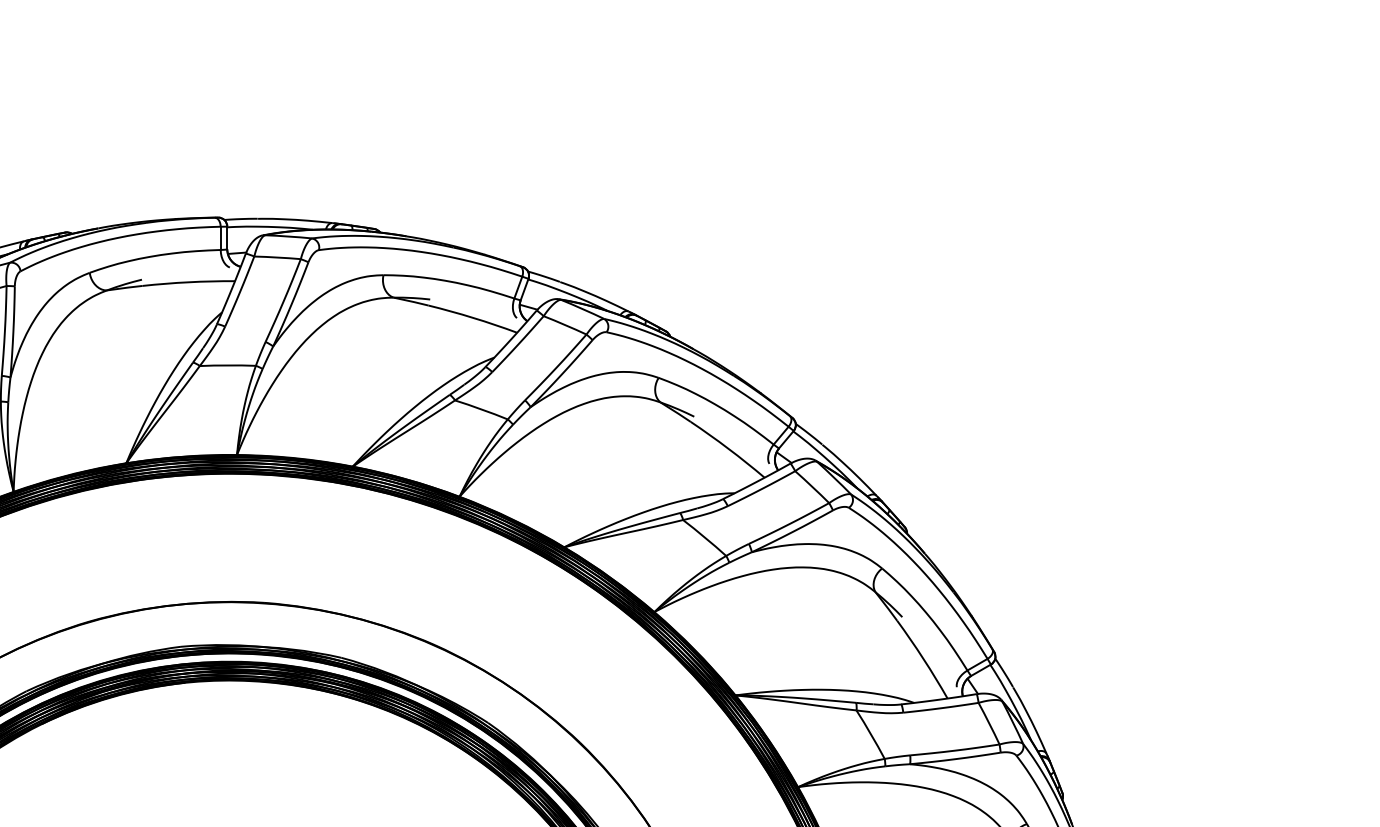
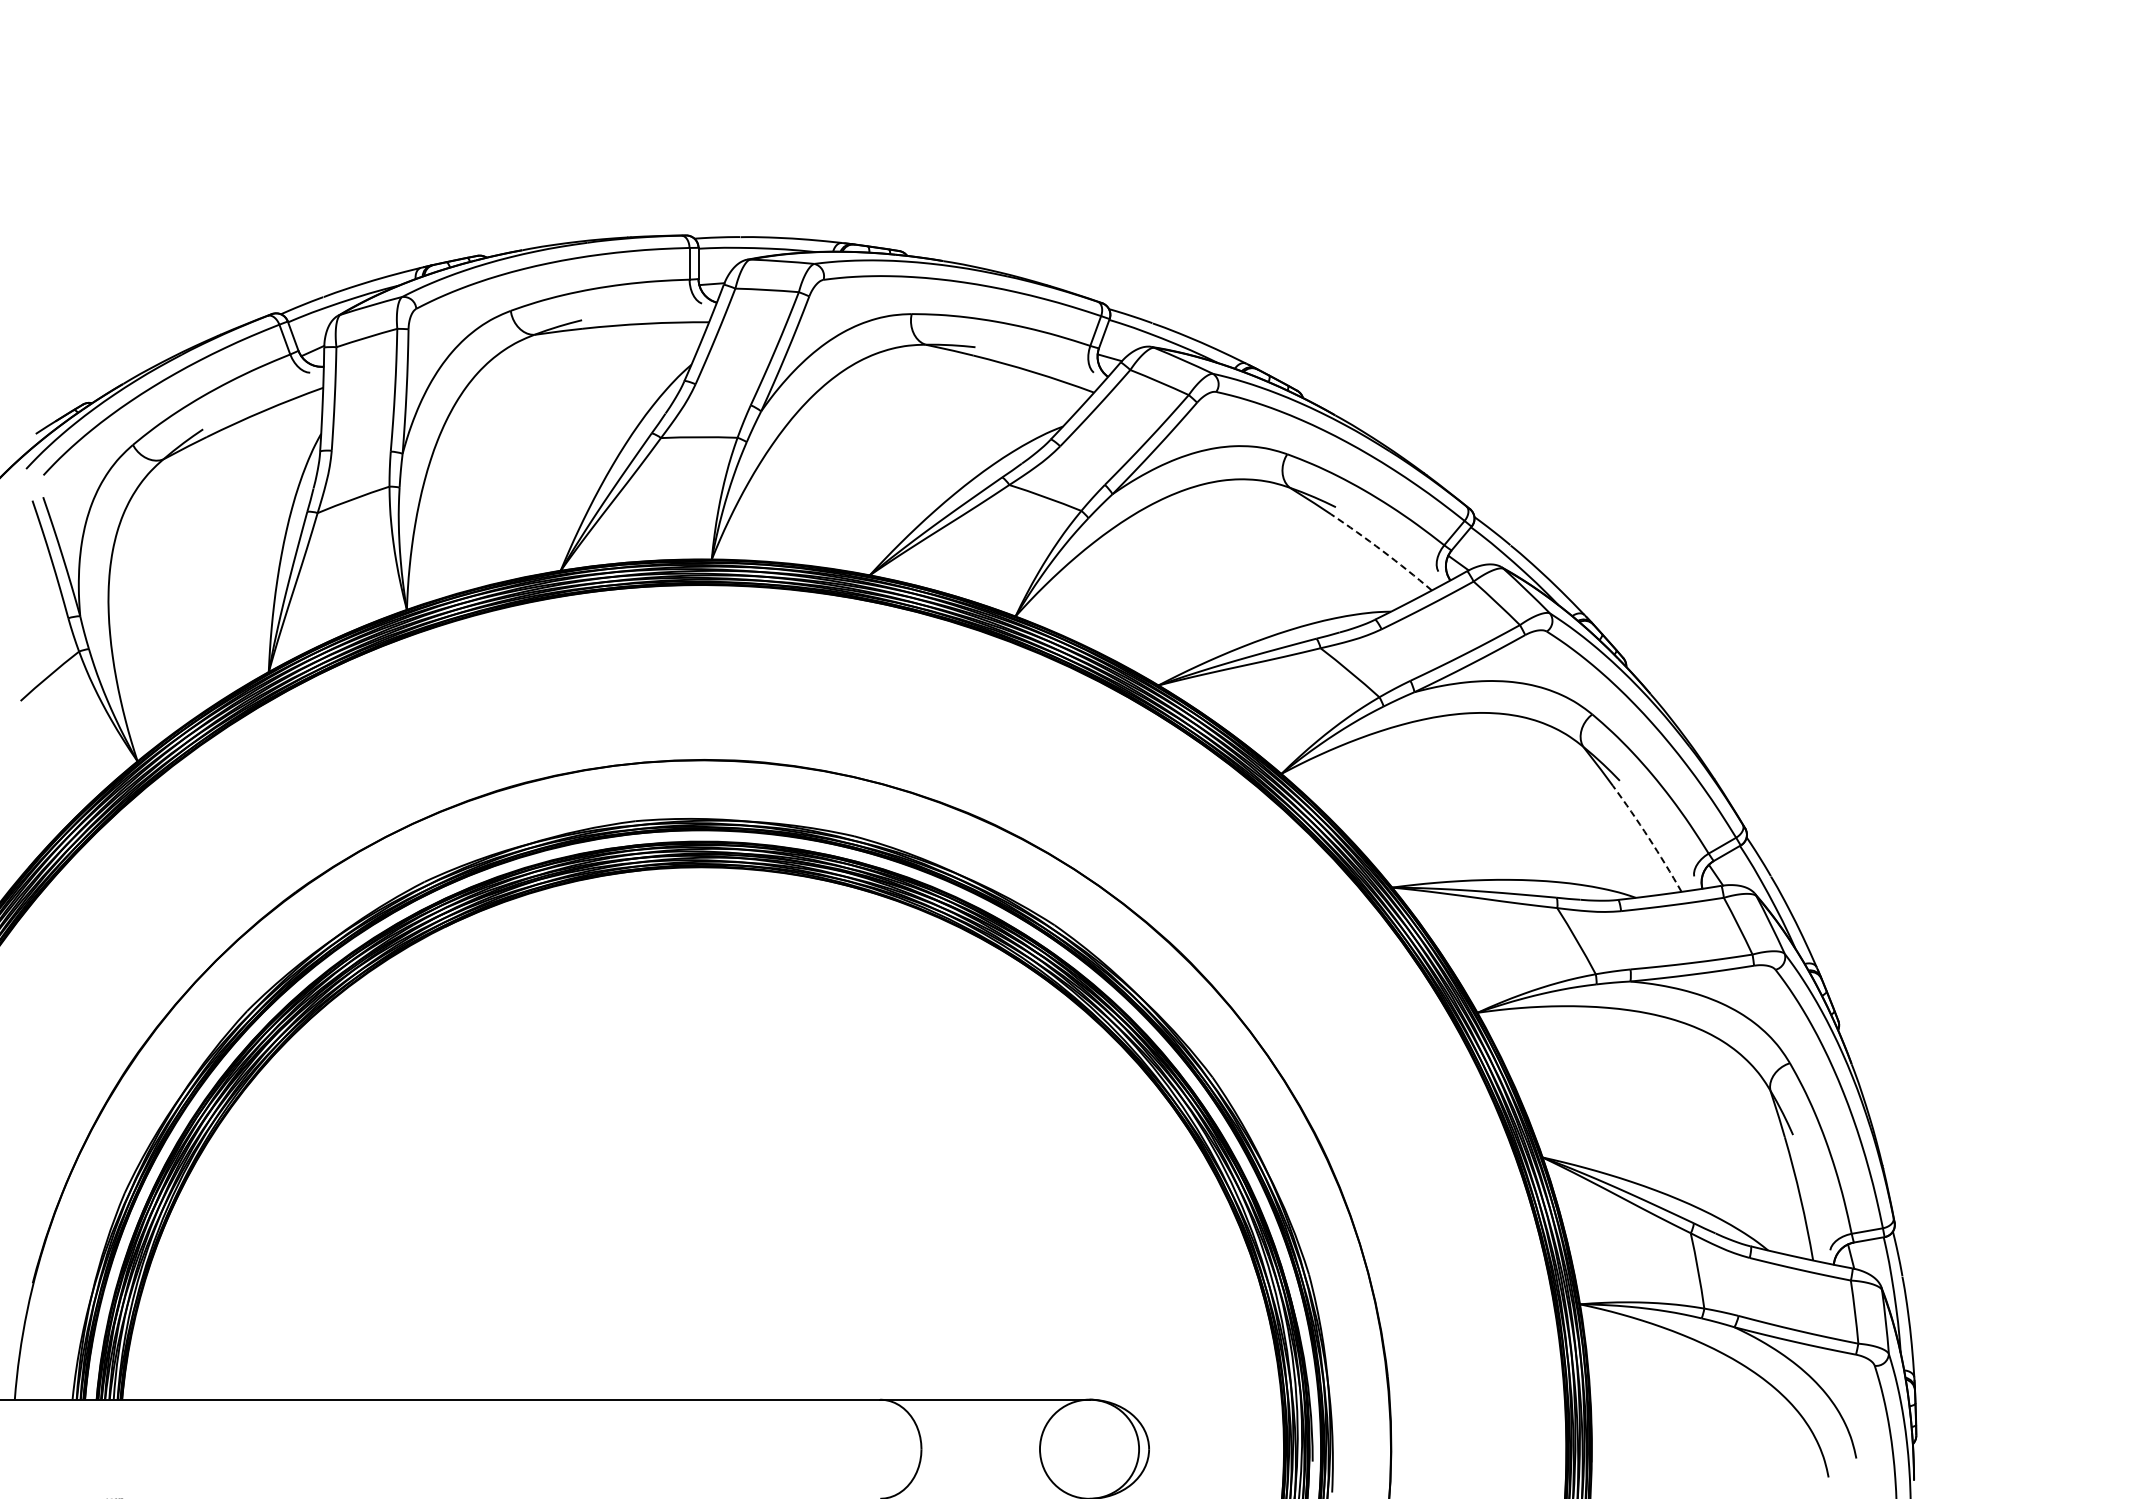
arc: (728, 448) -> (1382, 550), solid -> dashed
arc: (923, 658) -> (1648, 837), solid -> dashed

